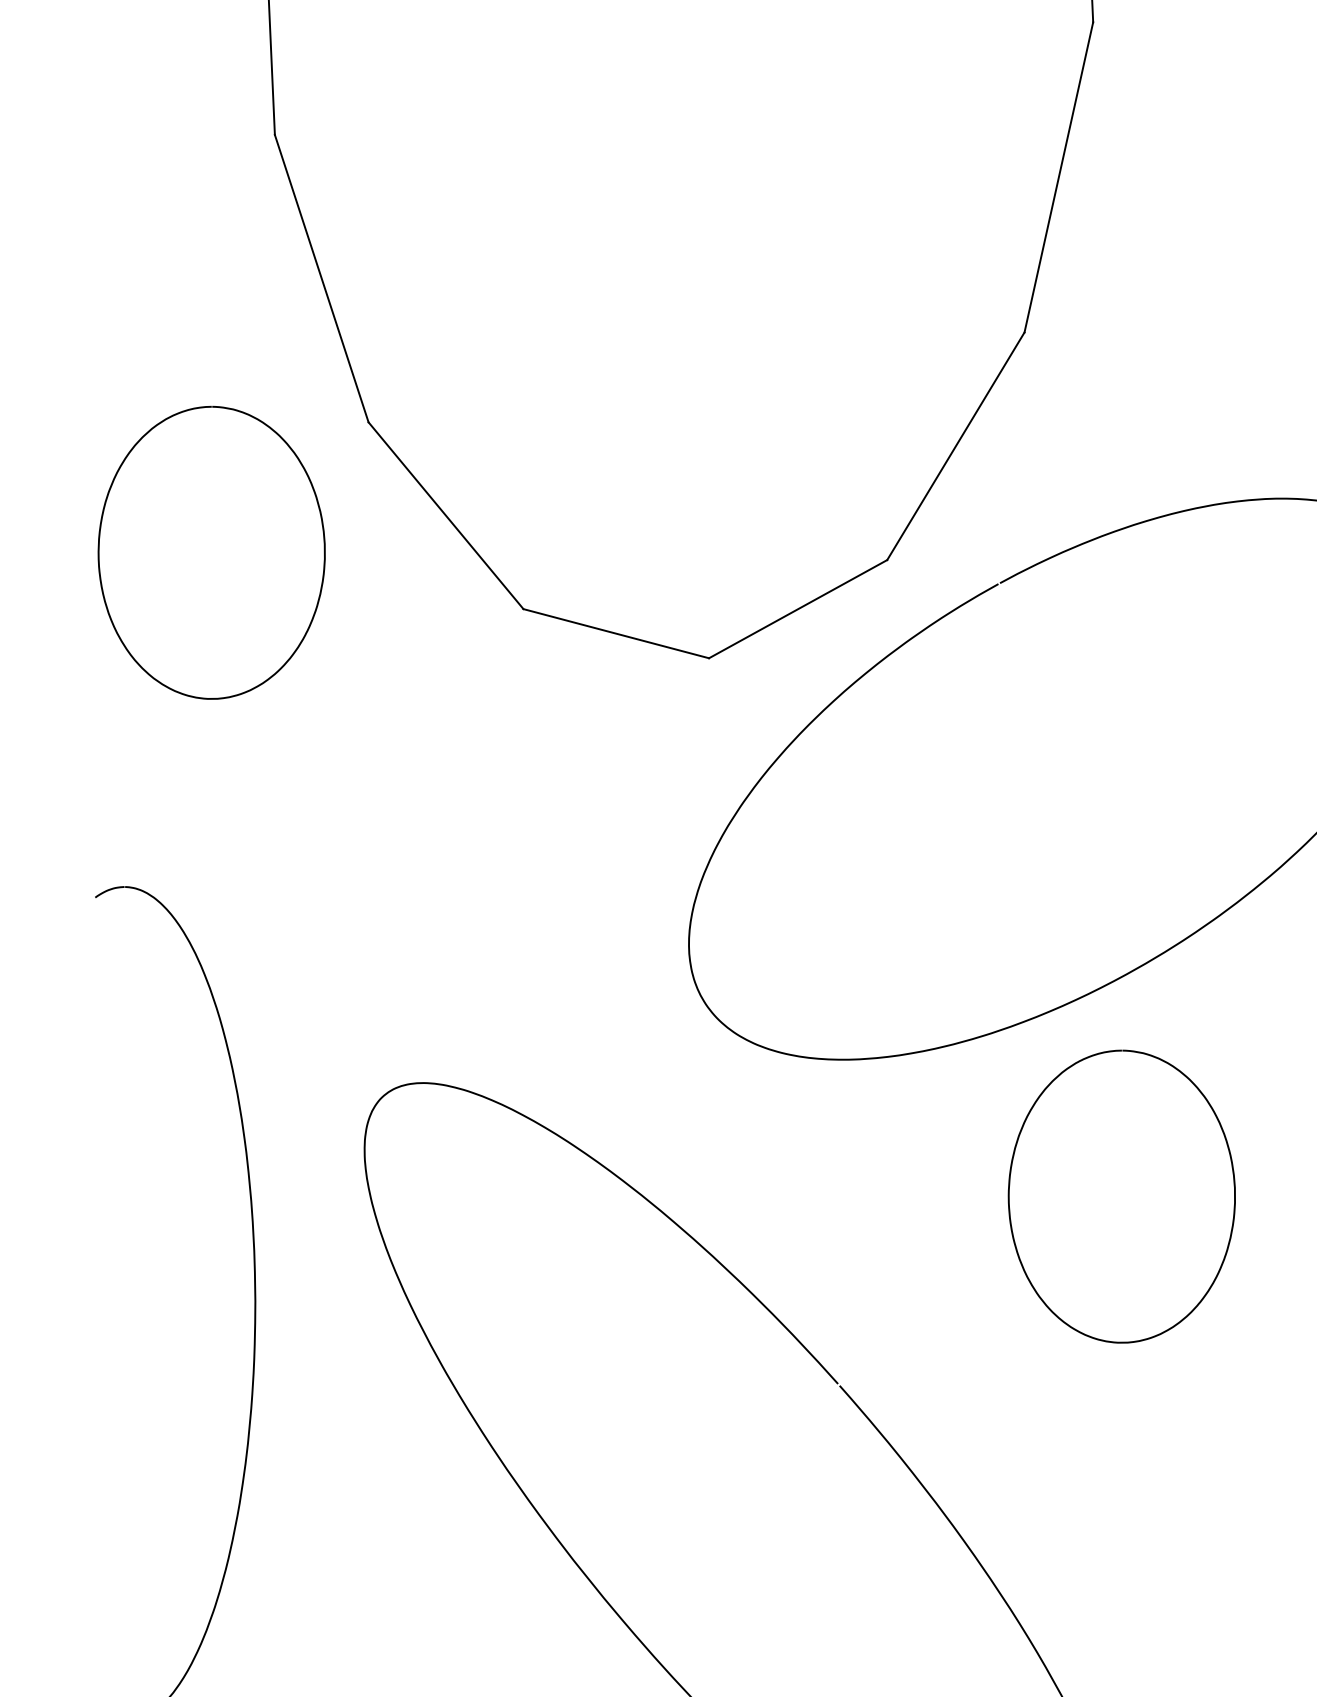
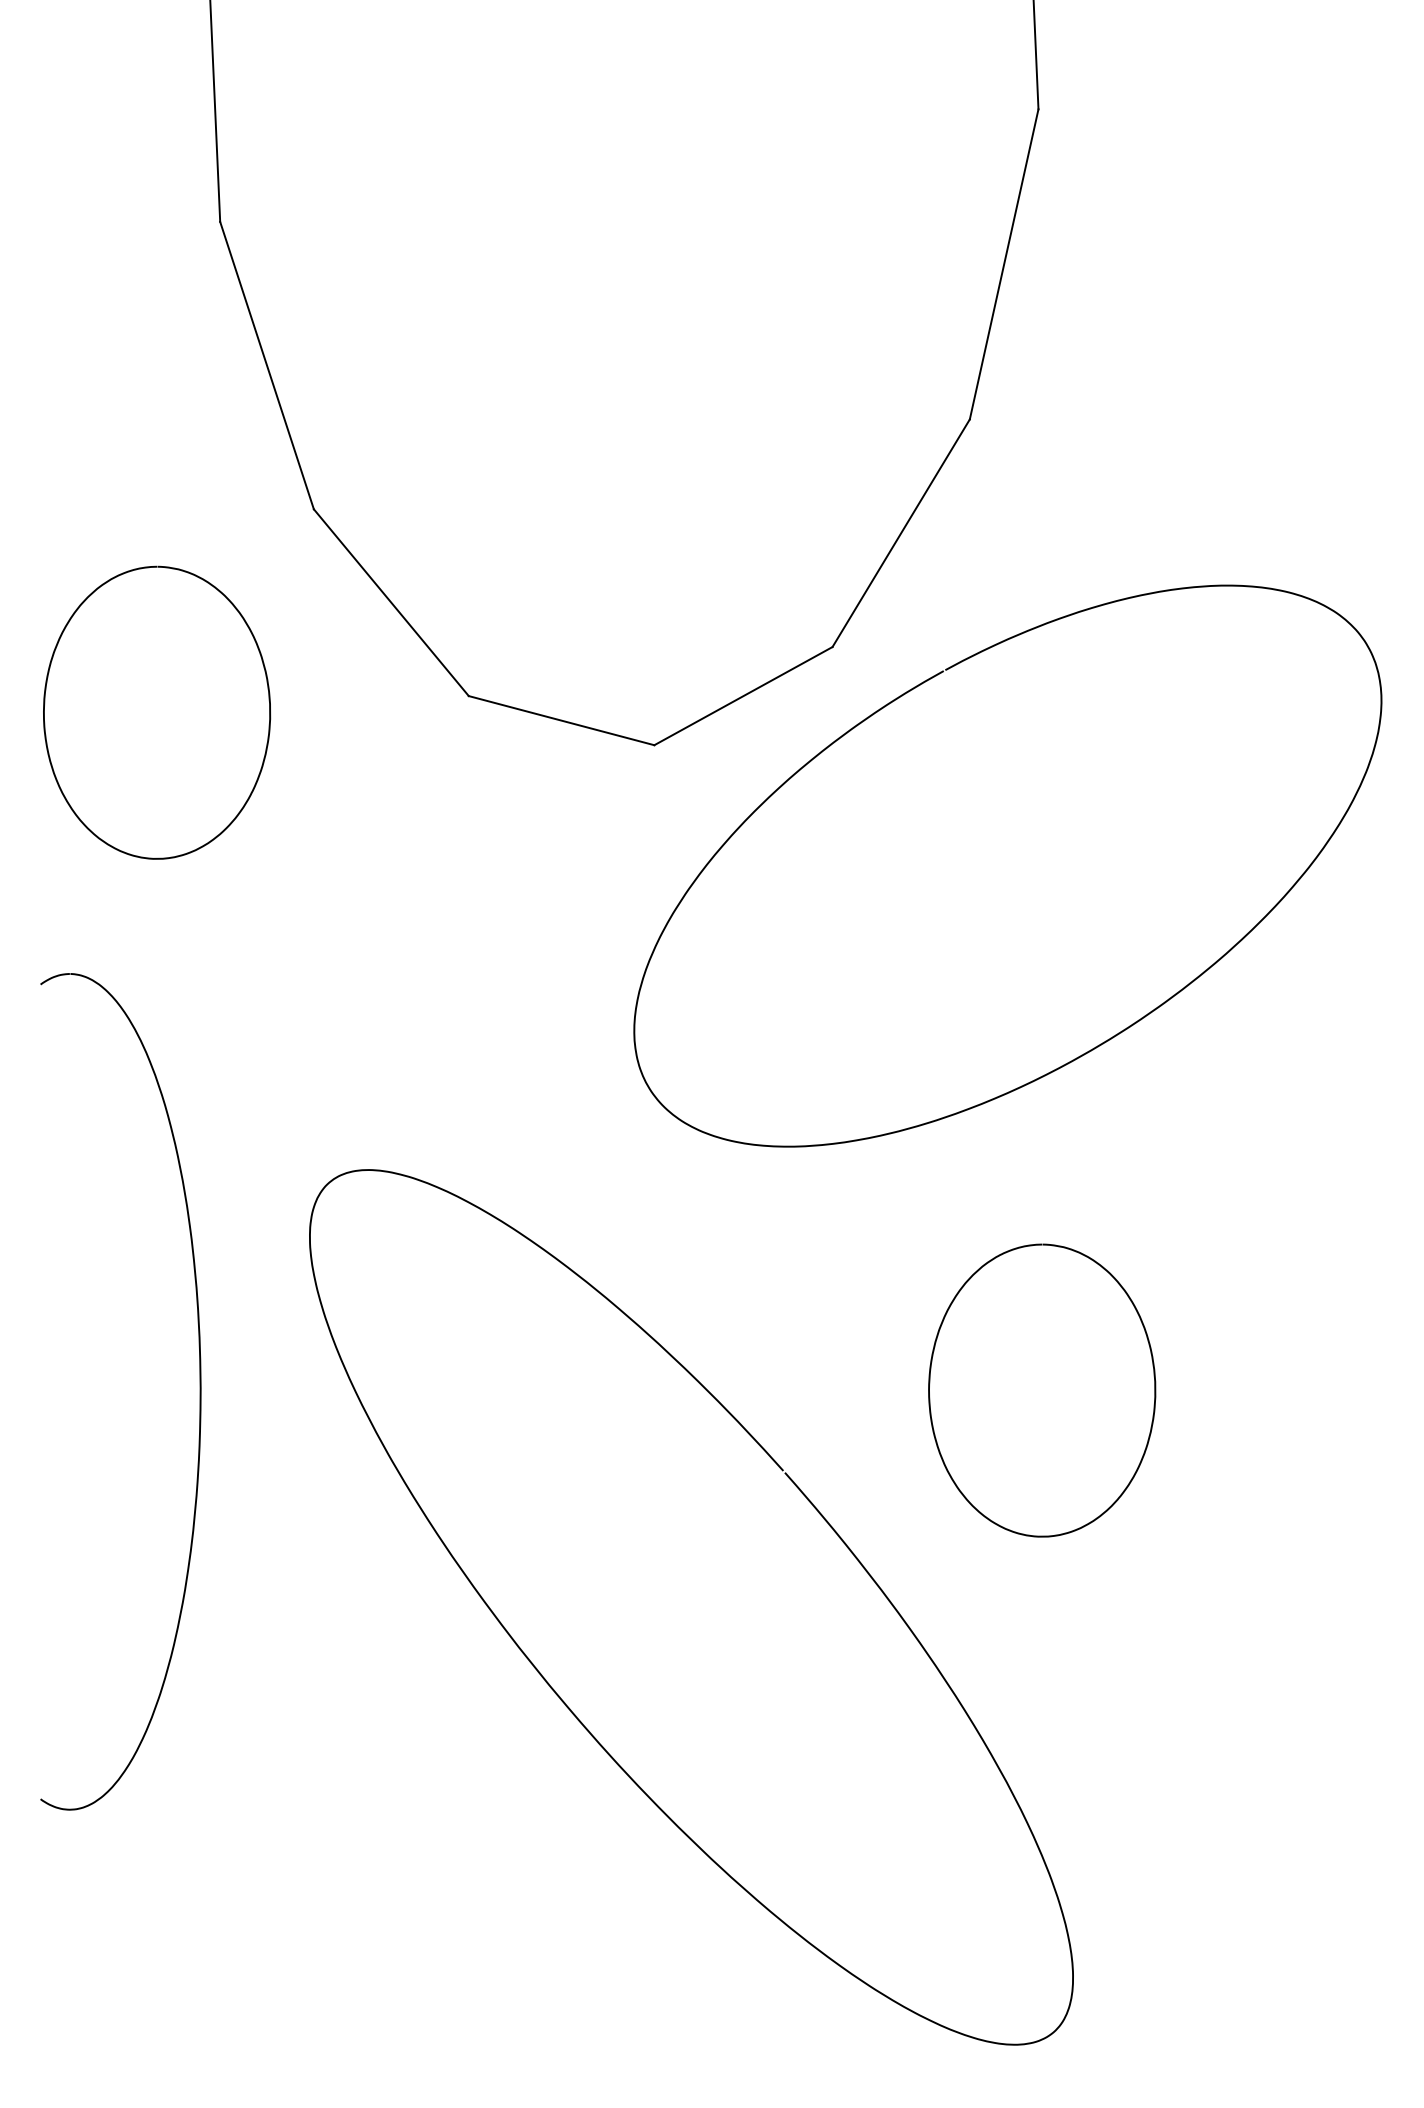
curve: (323, 540) -> (268, 700), moved
curve: (1233, 1182) -> (1153, 1376), moved

